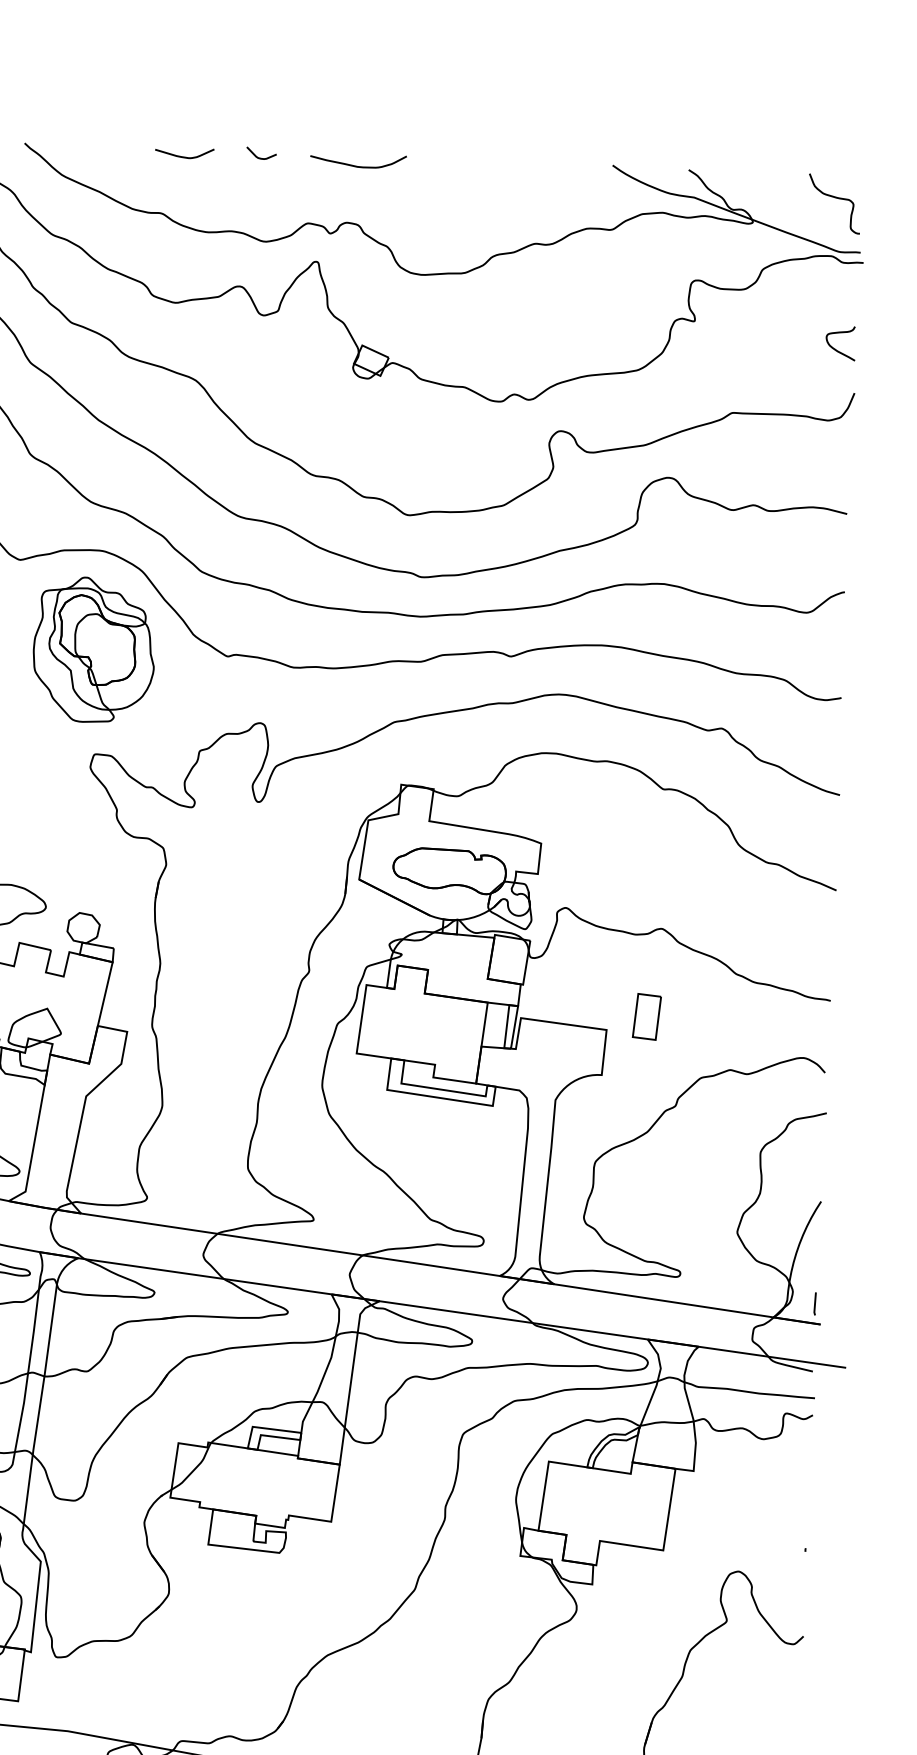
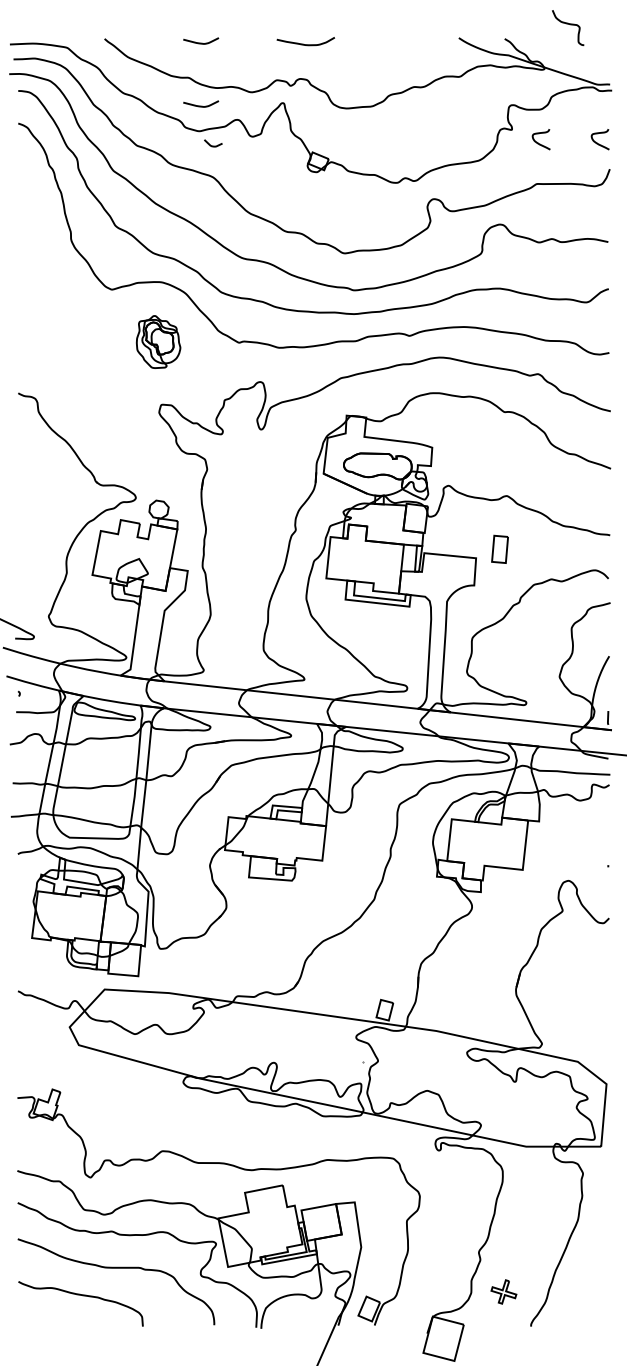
curve: (261, 157) -> (213, 145), moved
curve: (838, 200) -> (570, 25), moved
curve: (181, 260) -> (201, 105), added
curve: (737, 344) -> (538, 142), added
part: (93, 649) -> (158, 341), size x0.6

